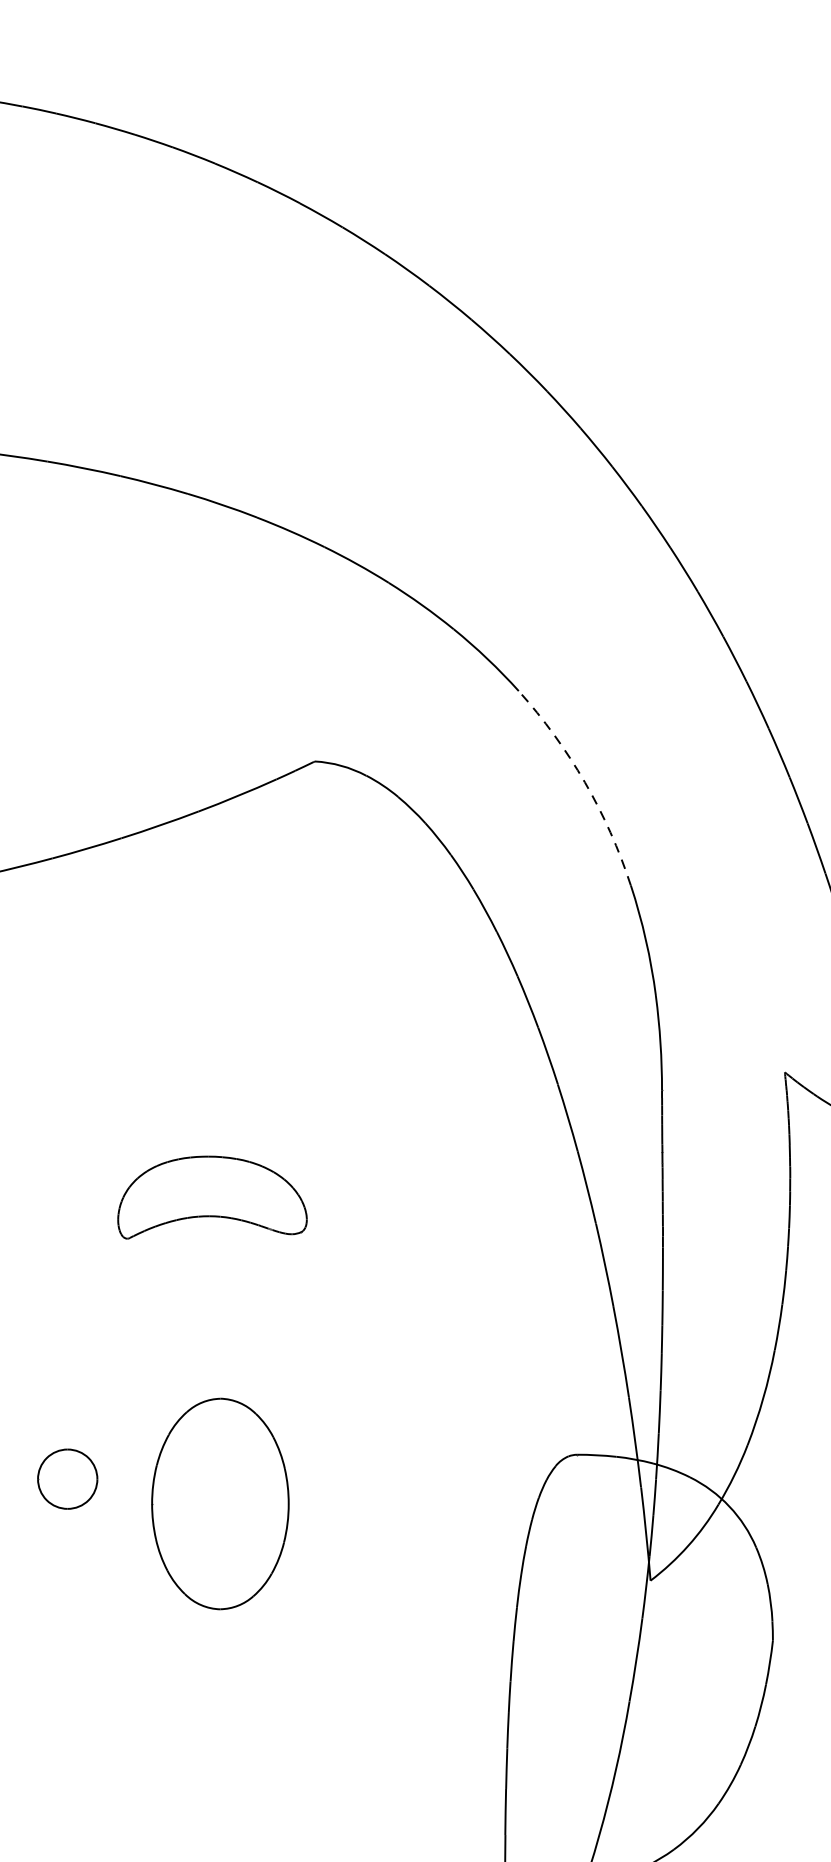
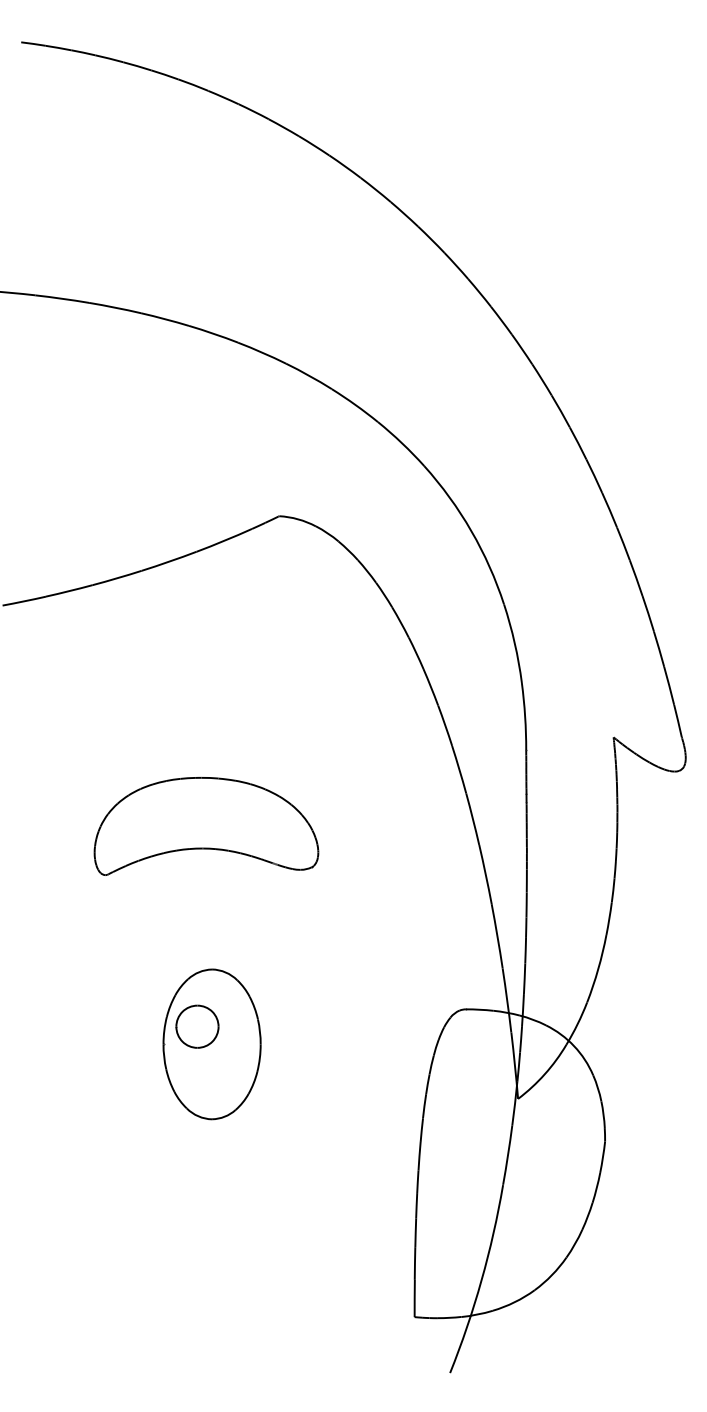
arc: (585, 782) -> (471, 531), dashed -> solid
part: (212, 1197) -> (206, 826), size x1.67
part: (67, 1478) -> (197, 1026), moved

